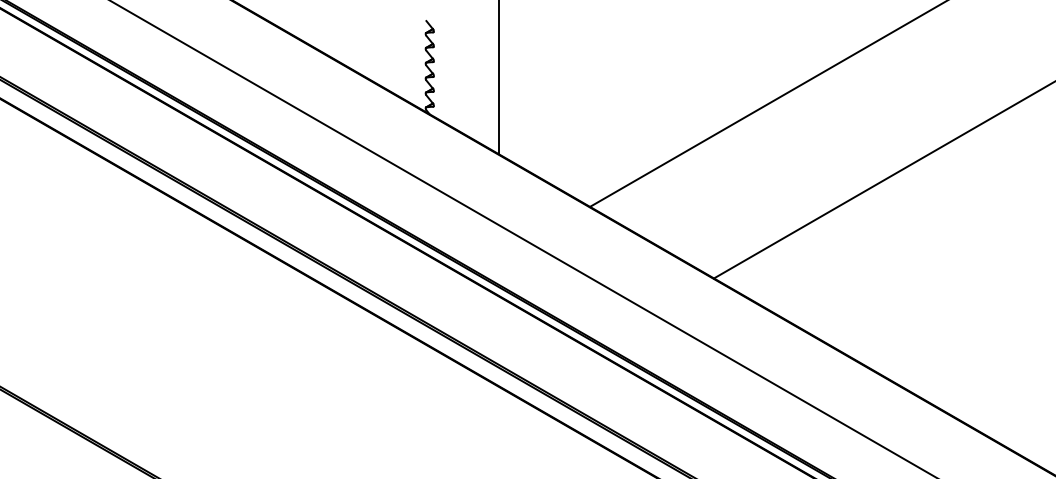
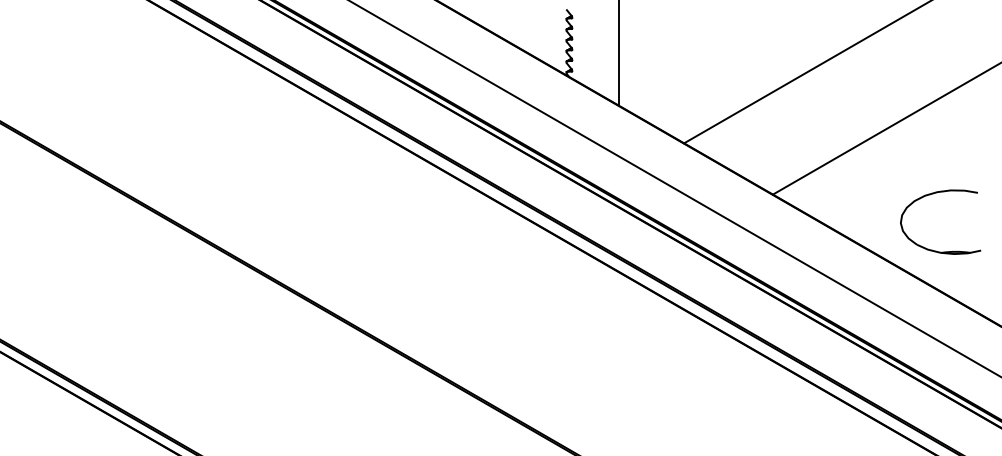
part: (933, 279) -> (930, 195), added

